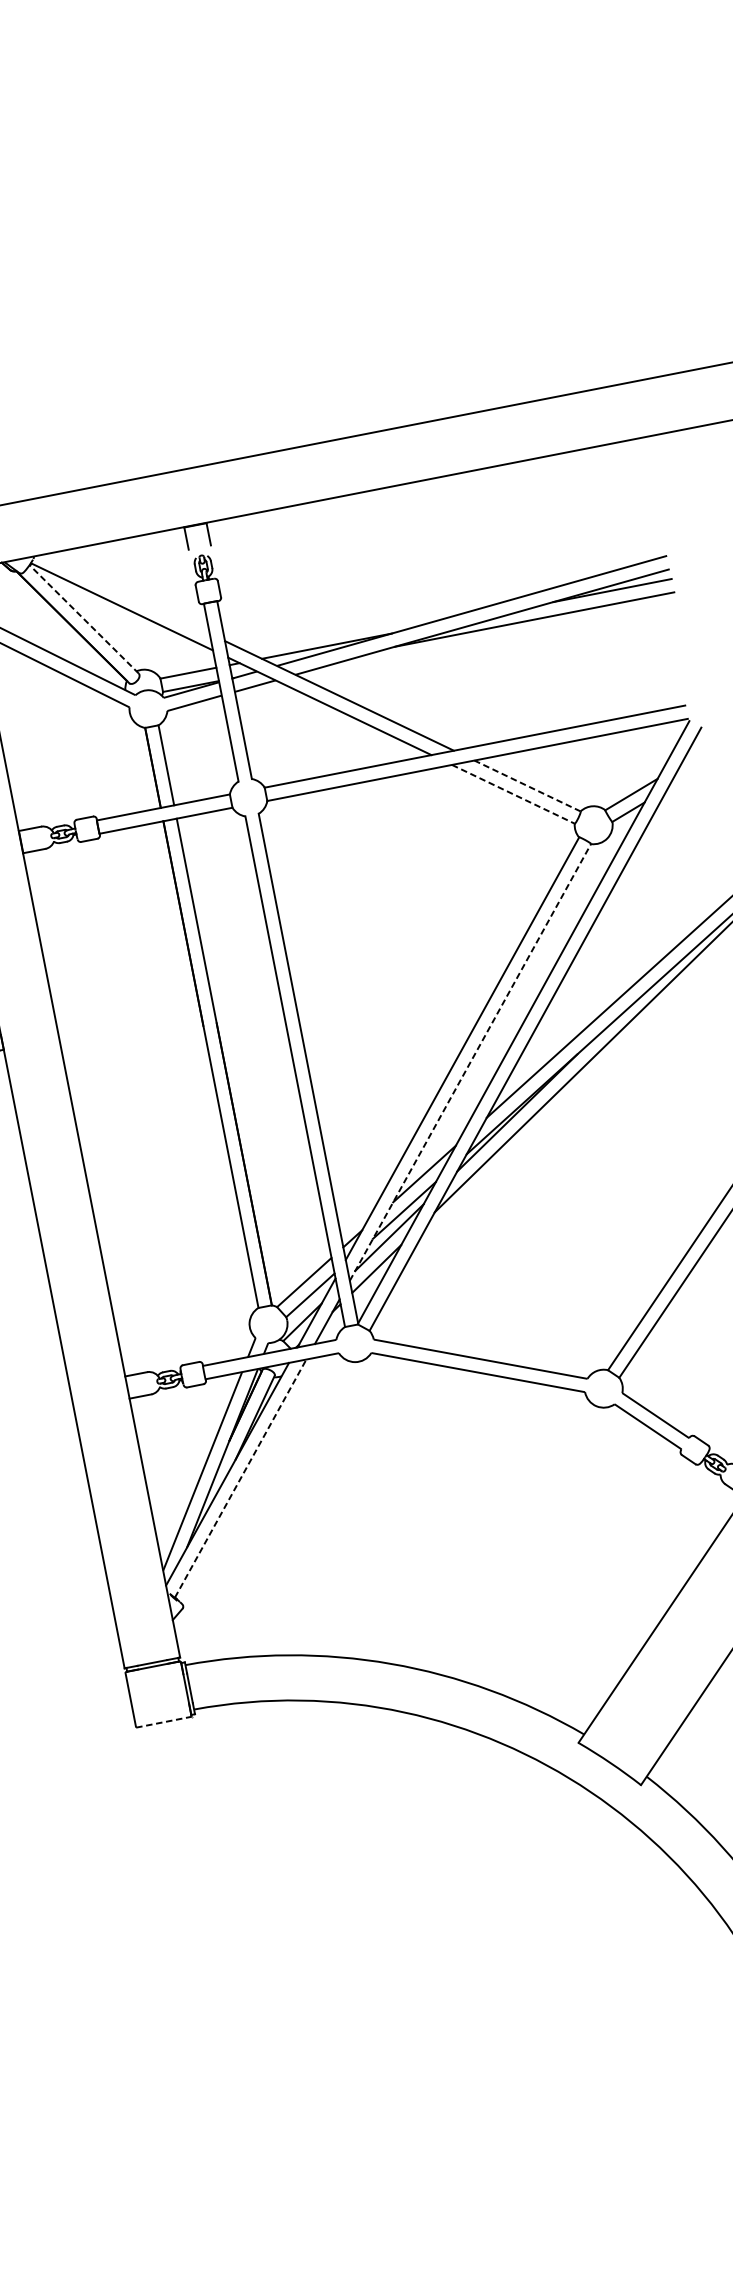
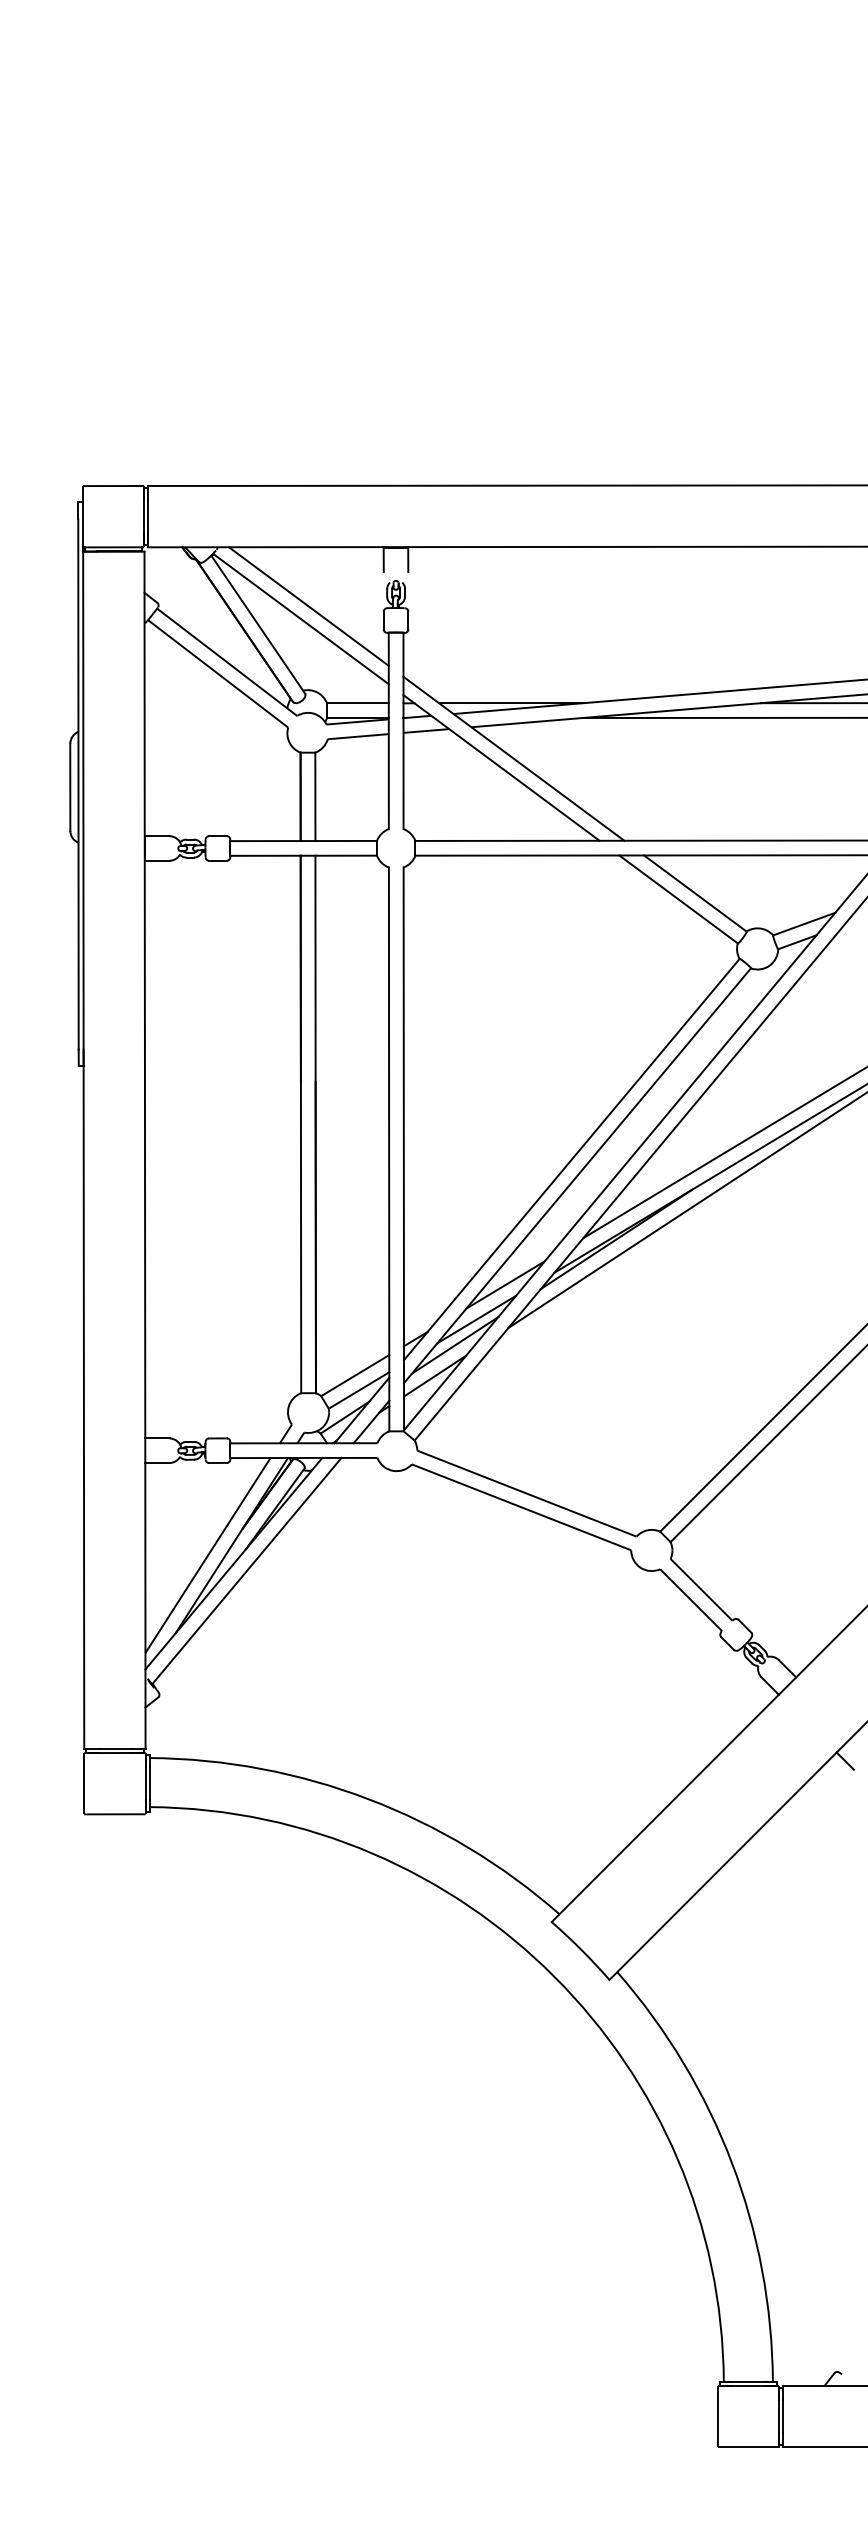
line: (126, 594) -> (308, 606), added
line: (83, 619) -> (257, 624), dashed -> solid
line: (527, 785) -> (695, 893), dashed -> solid
line: (513, 794) -> (678, 899), dashed -> solid
line: (470, 1062) -> (577, 1175), dashed -> solid
line: (241, 1478) -> (247, 1570), dashed -> solid
line: (164, 1722) -> (115, 1814), dashed -> solid

